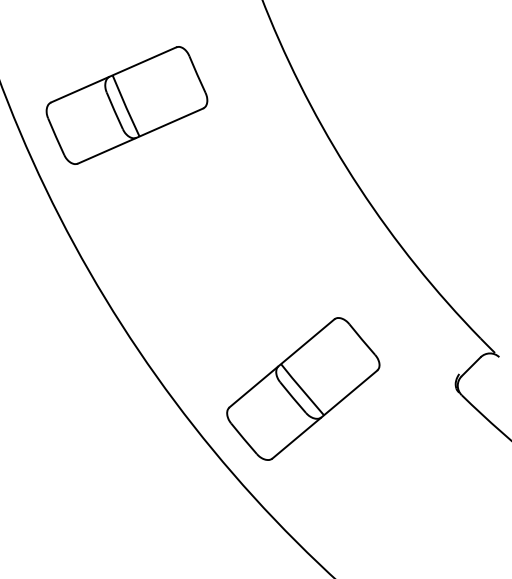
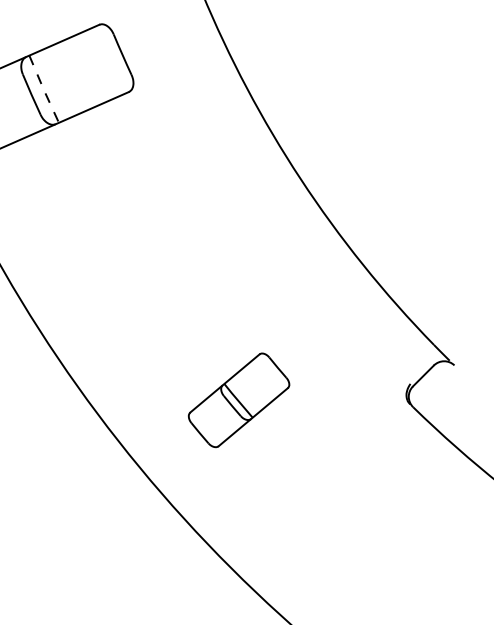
line: (126, 107) -> (44, 90), solid -> dashed
part: (303, 388) -> (239, 399), size x0.6

